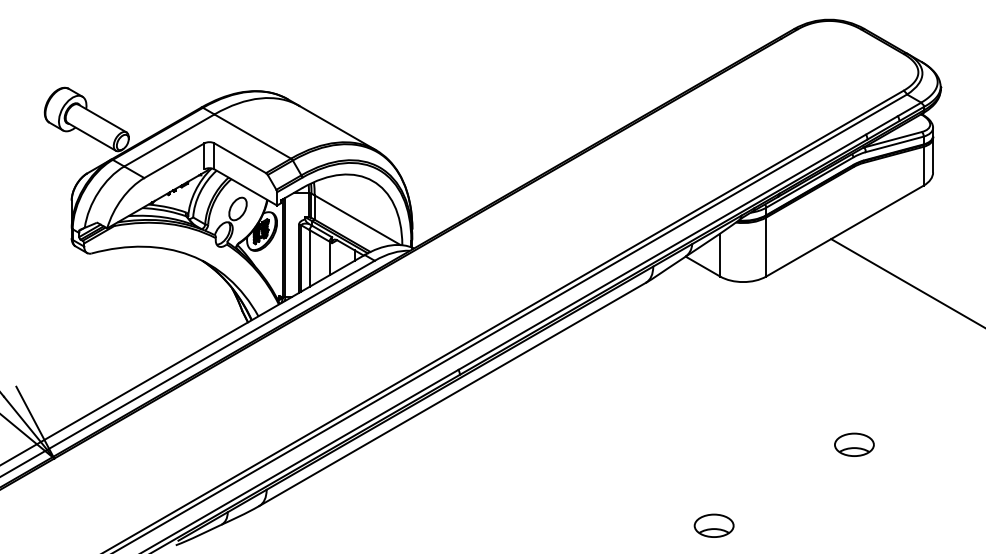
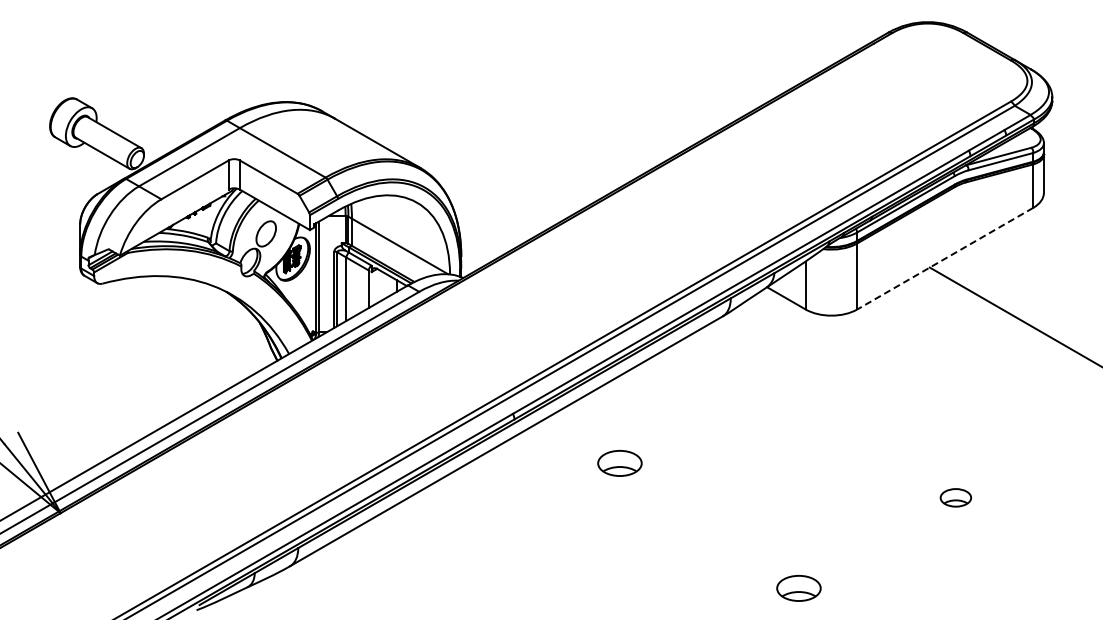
line: (845, 230) -> (945, 258), solid -> dashed
part: (553, 414) -> (619, 463), added
part: (854, 444) -> (955, 497), size x0.7

